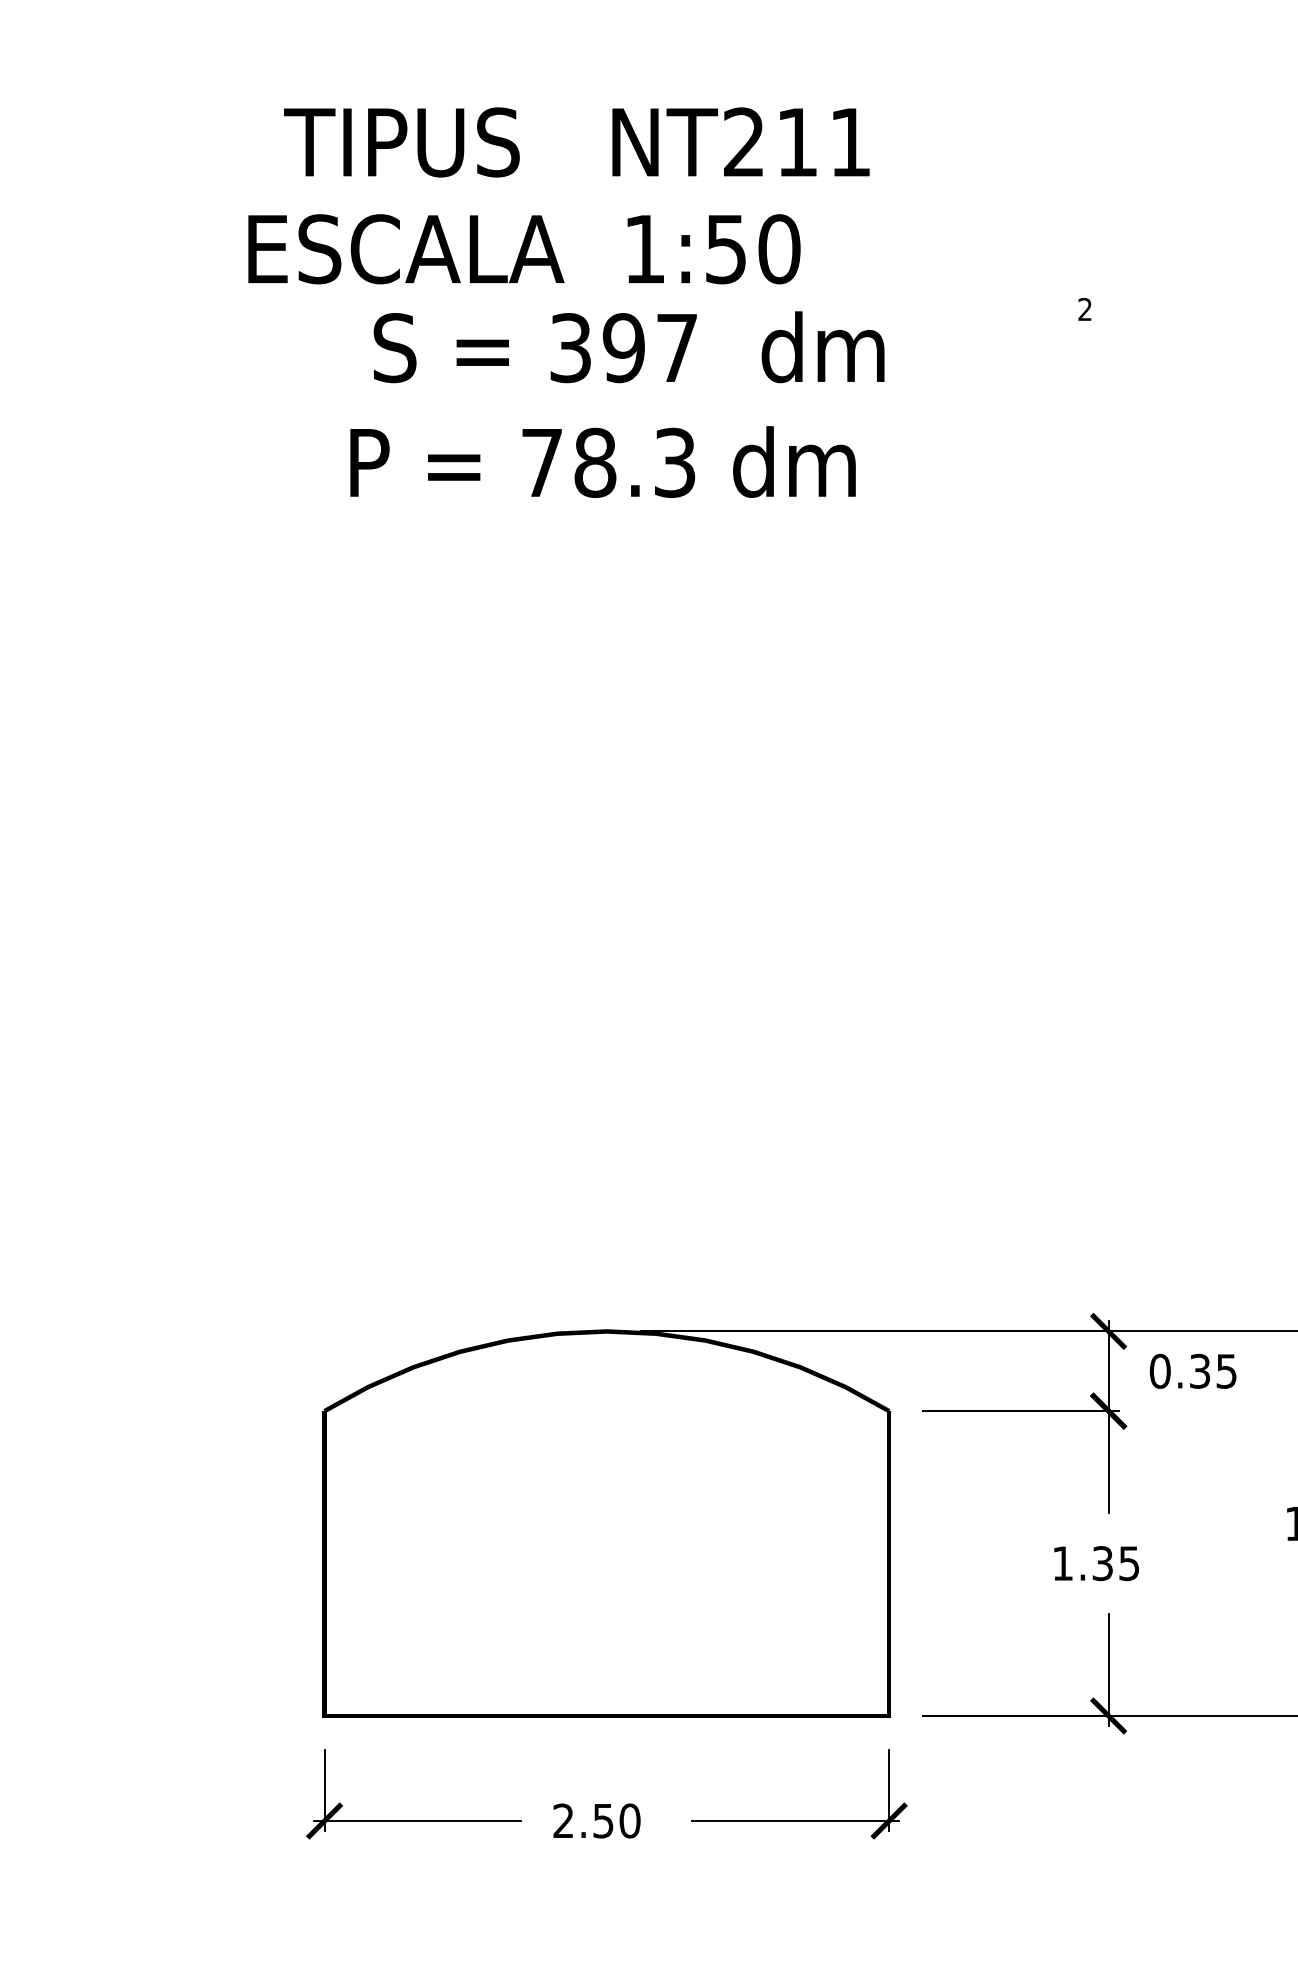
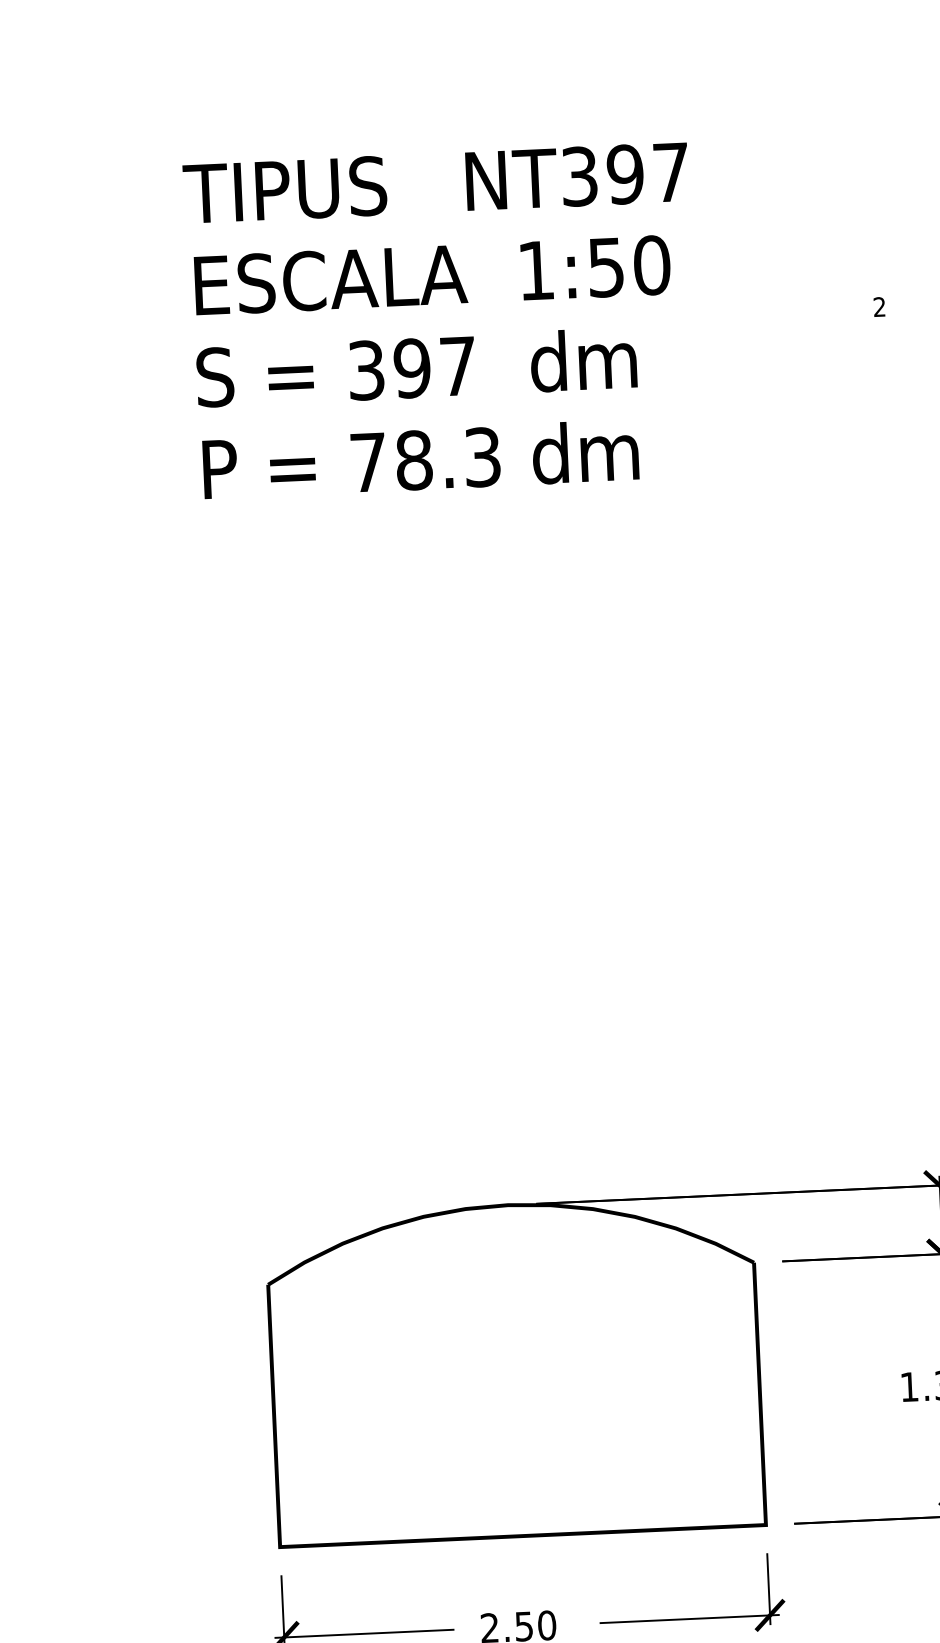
text: (797, 142) -> (625, 174), NT211 -> NT397
text: (524, 249) -> (432, 275), moved
text: (628, 347) -> (416, 367), moved
text: (602, 461) -> (420, 458), moved

